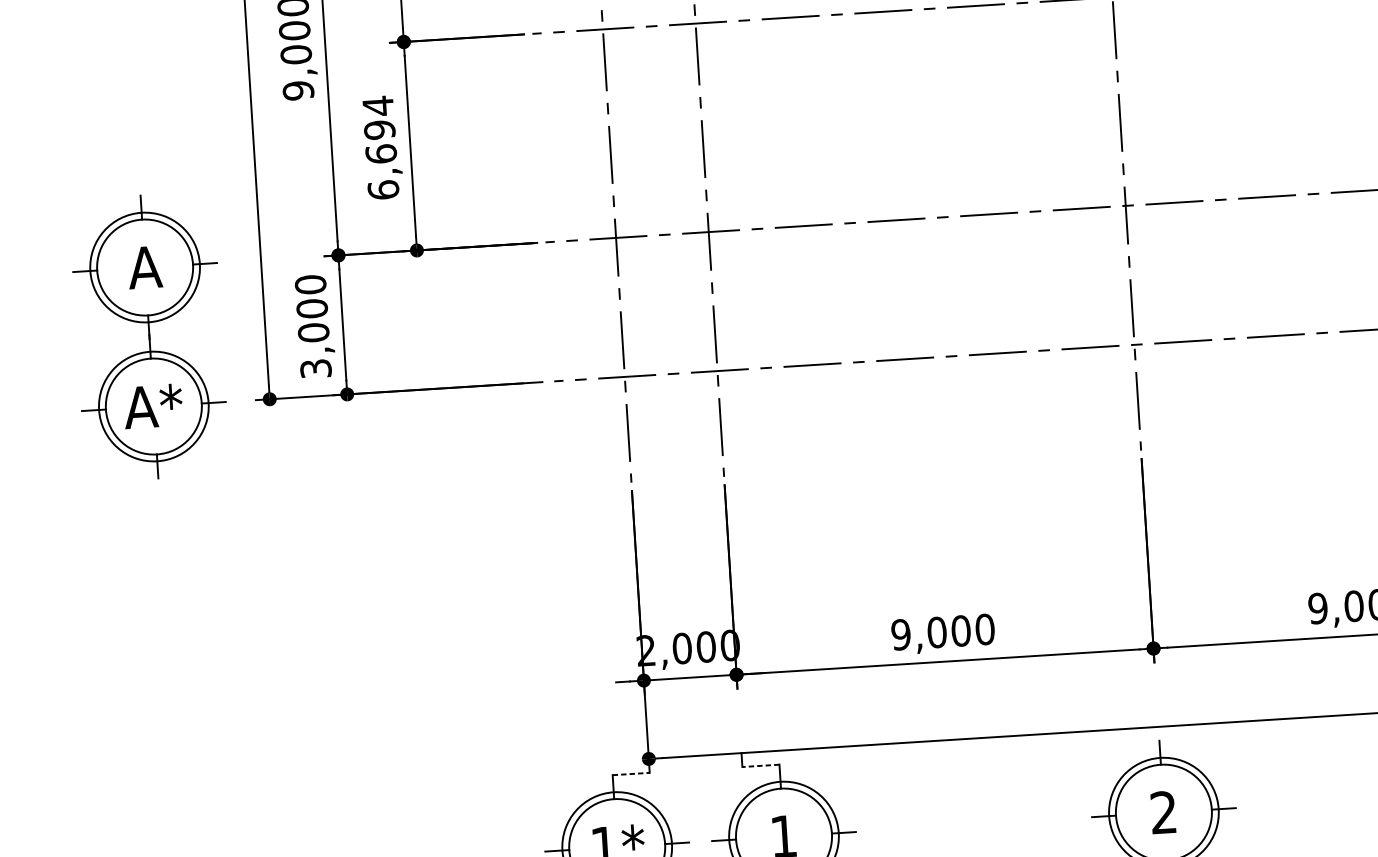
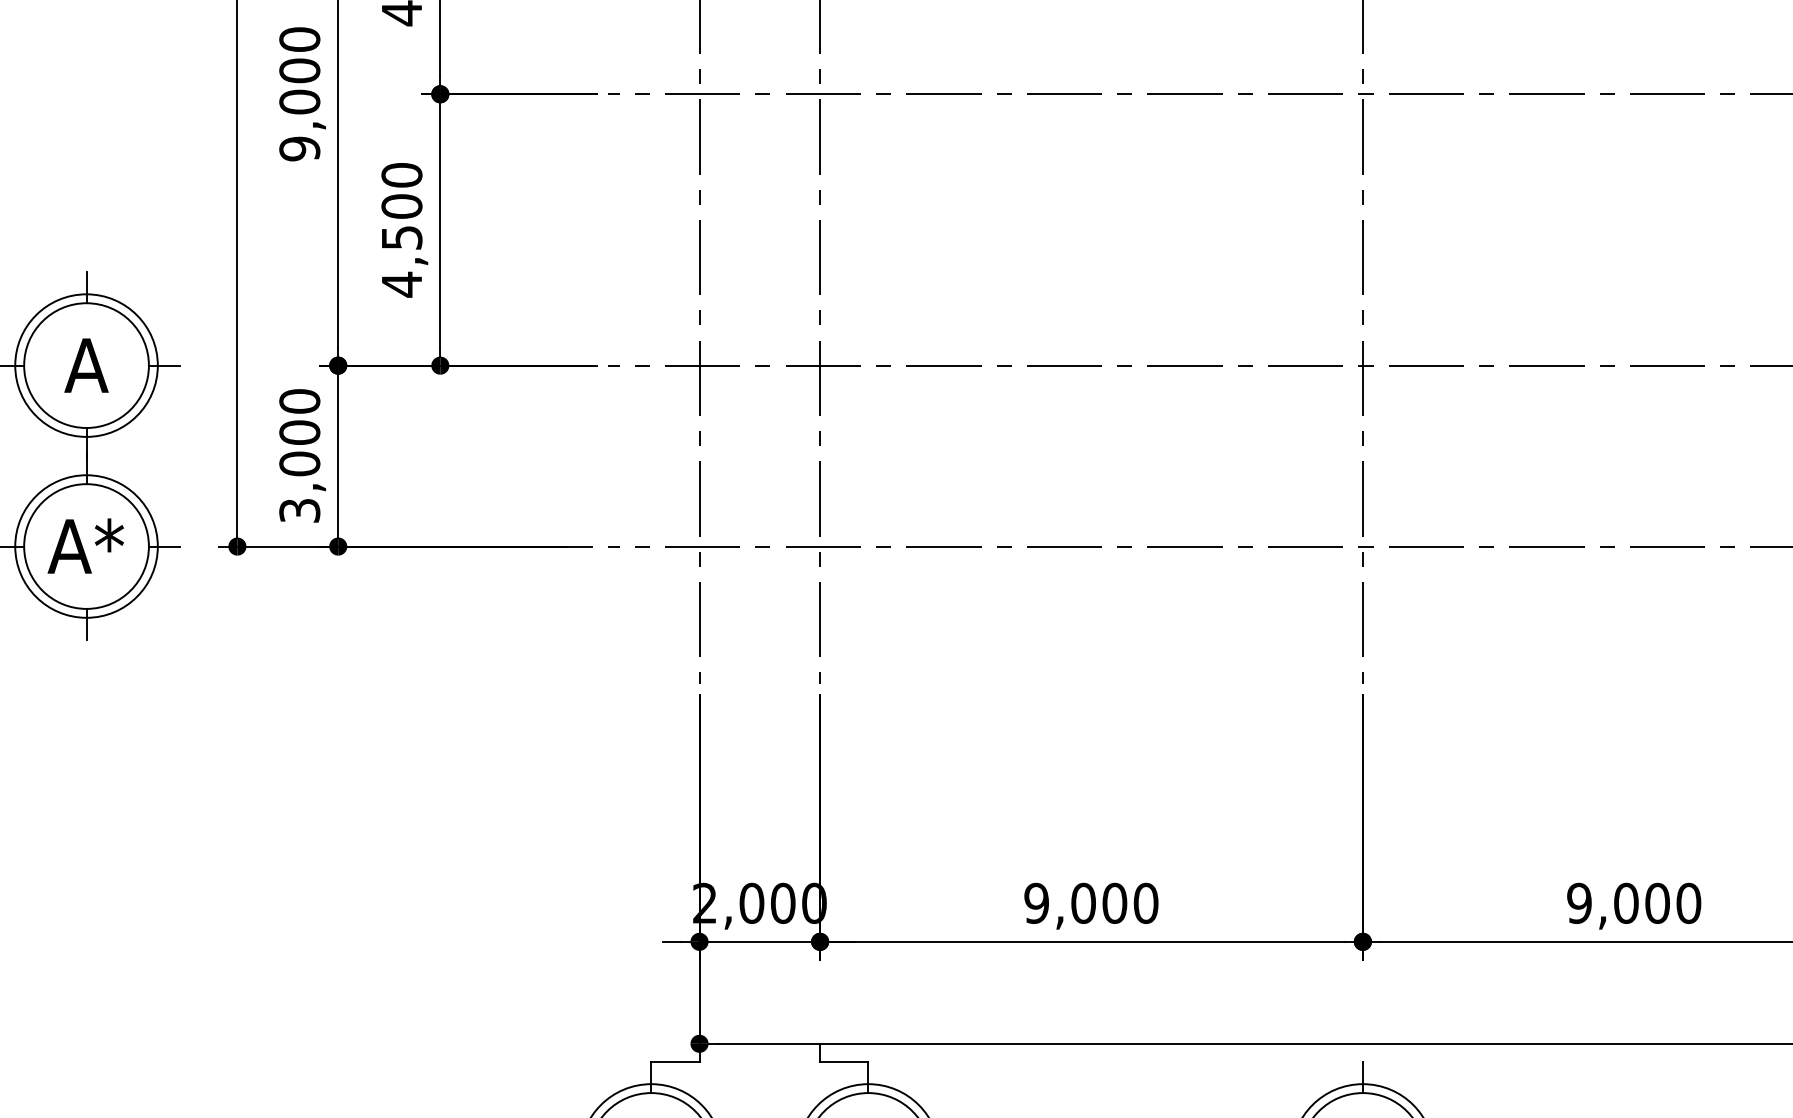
text: (380, 147) -> (401, 229), 6,694 -> 4,500
line: (760, 765) -> (843, 1061), dashed -> solid
line: (631, 773) -> (675, 1061), dashed -> solid

